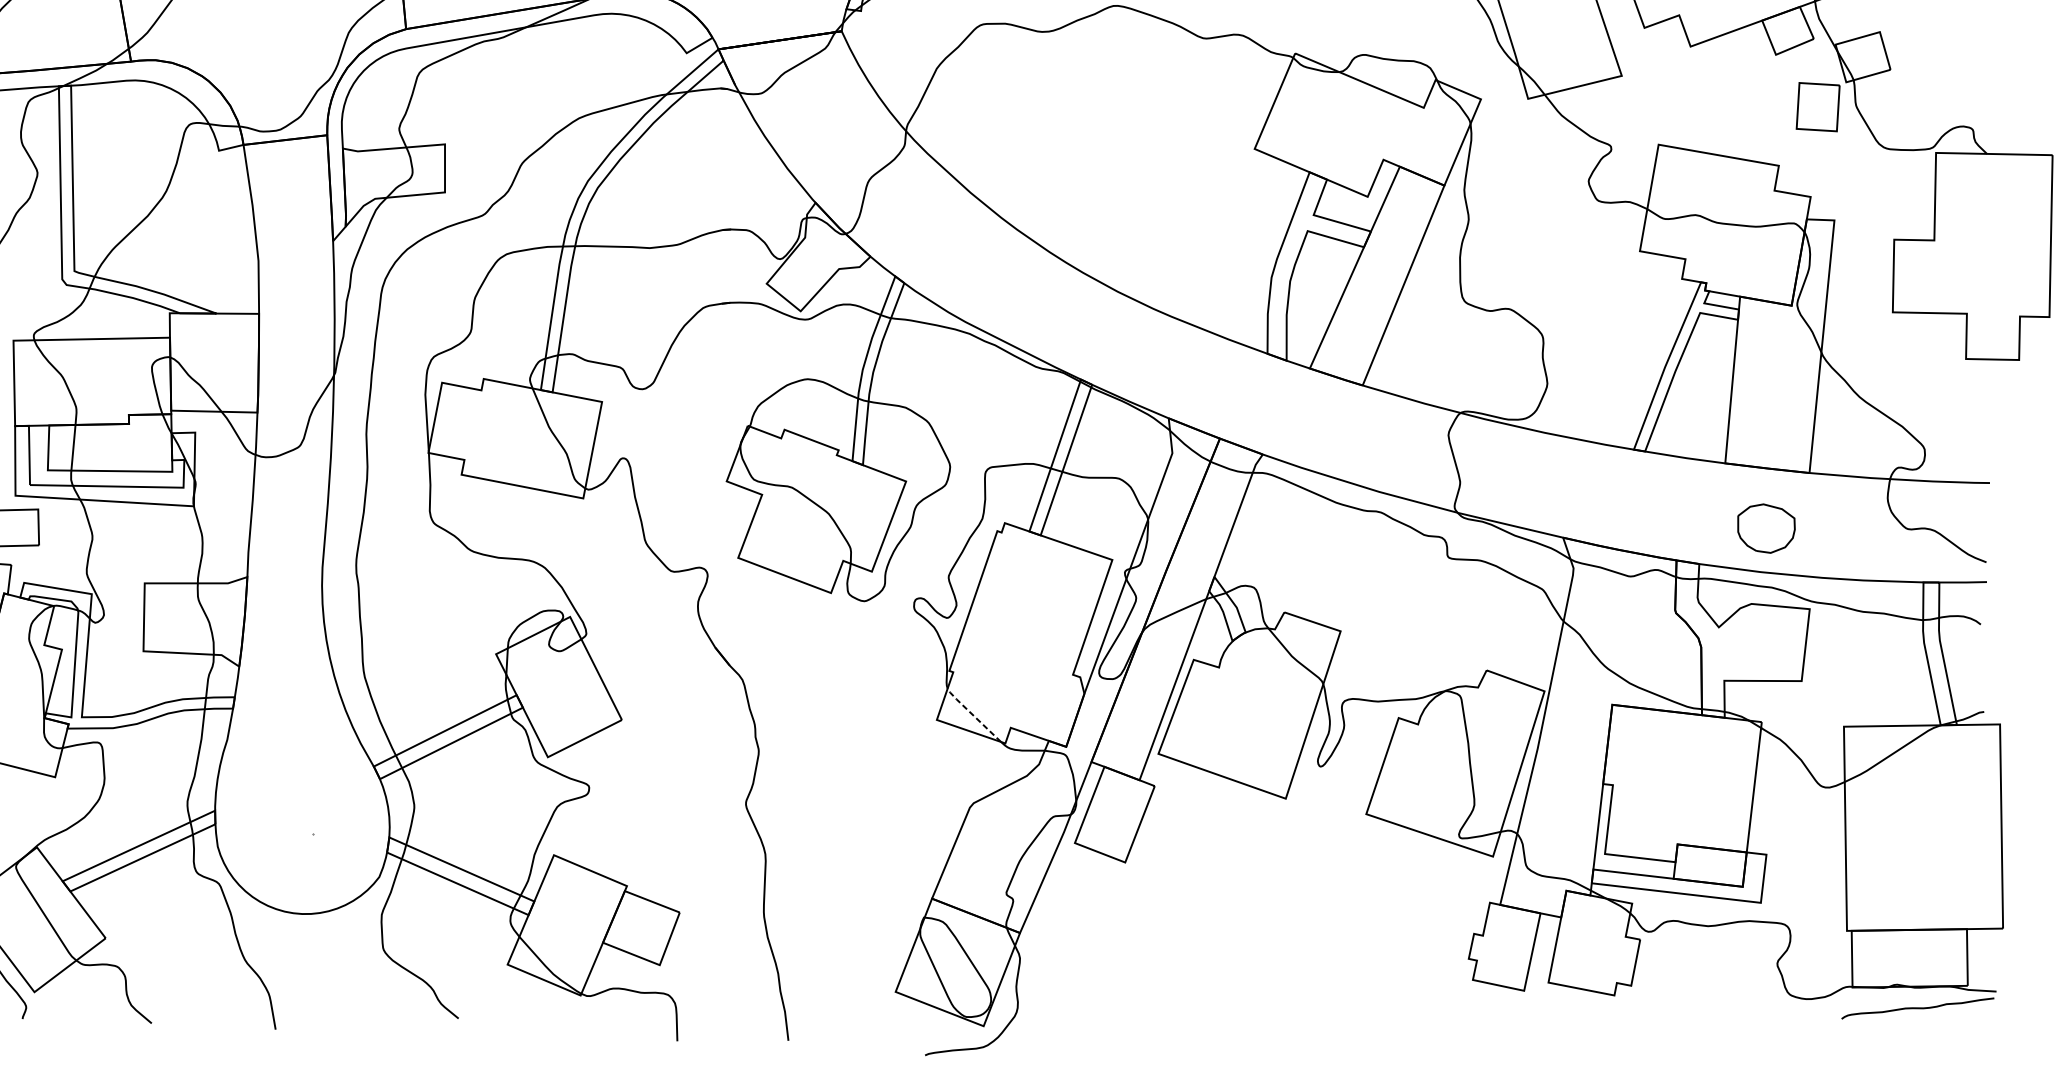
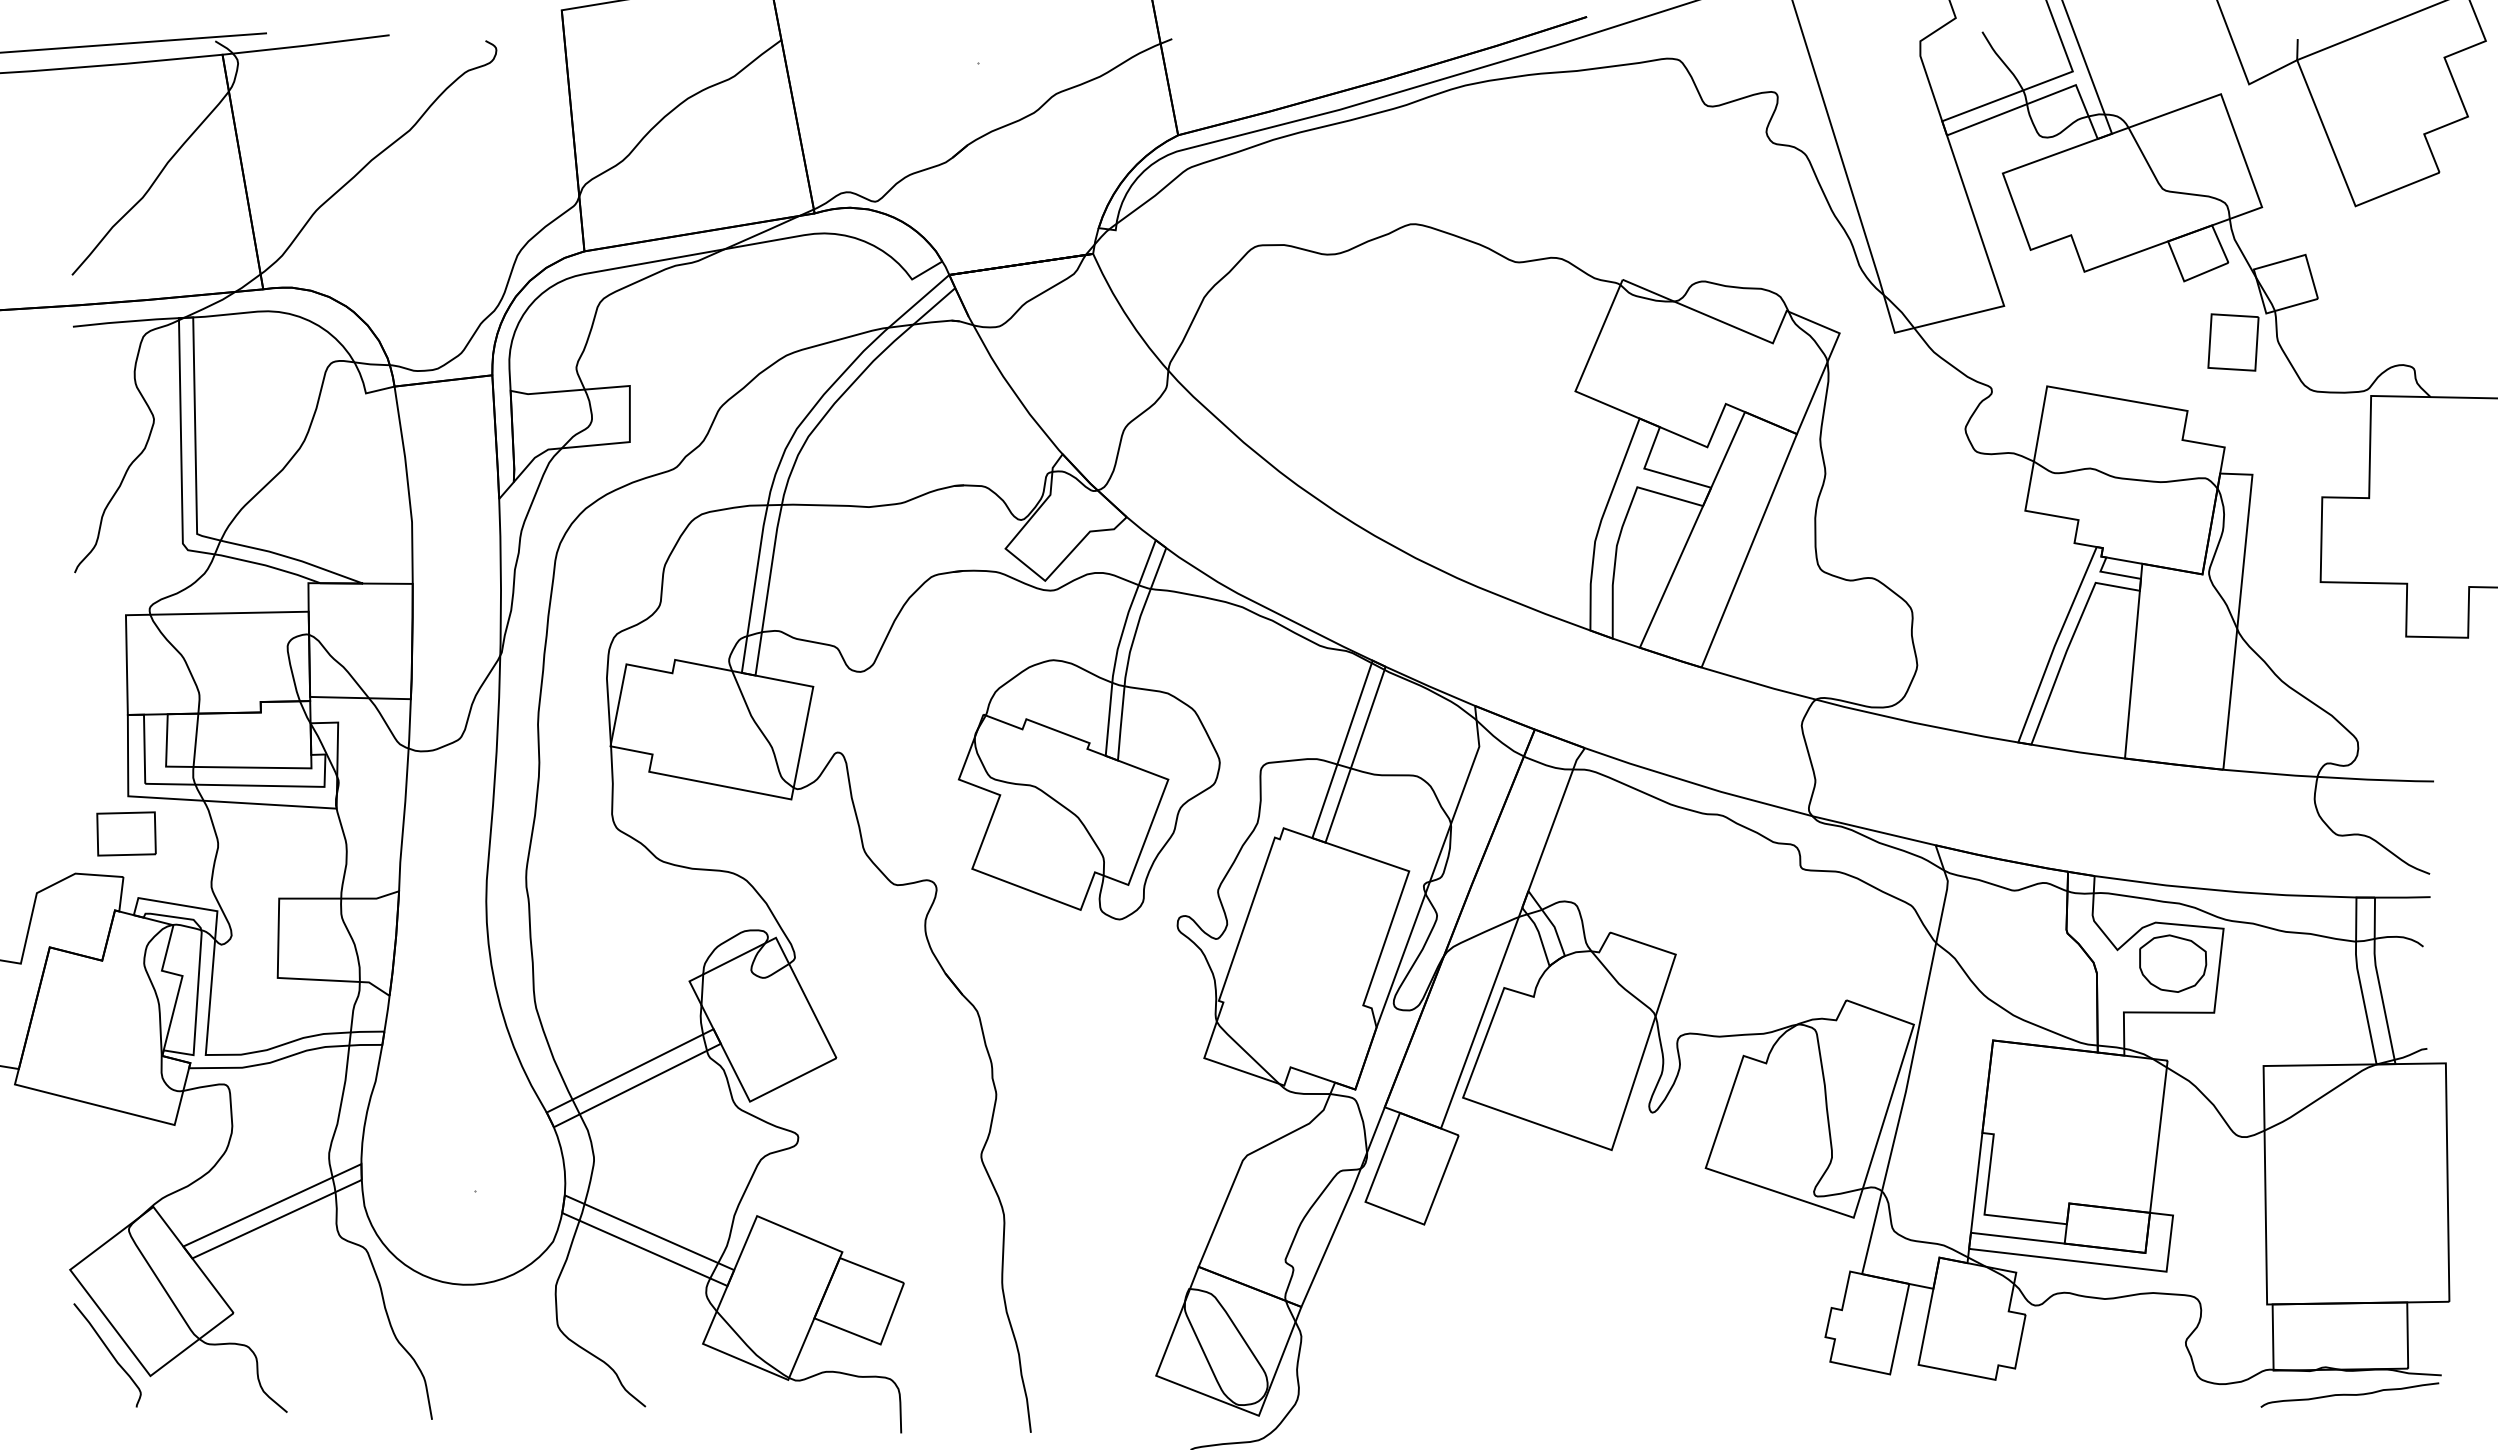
part: (1766, 528) -> (2173, 963), moved
line: (973, 715) -> (1246, 1052), dashed -> solid

